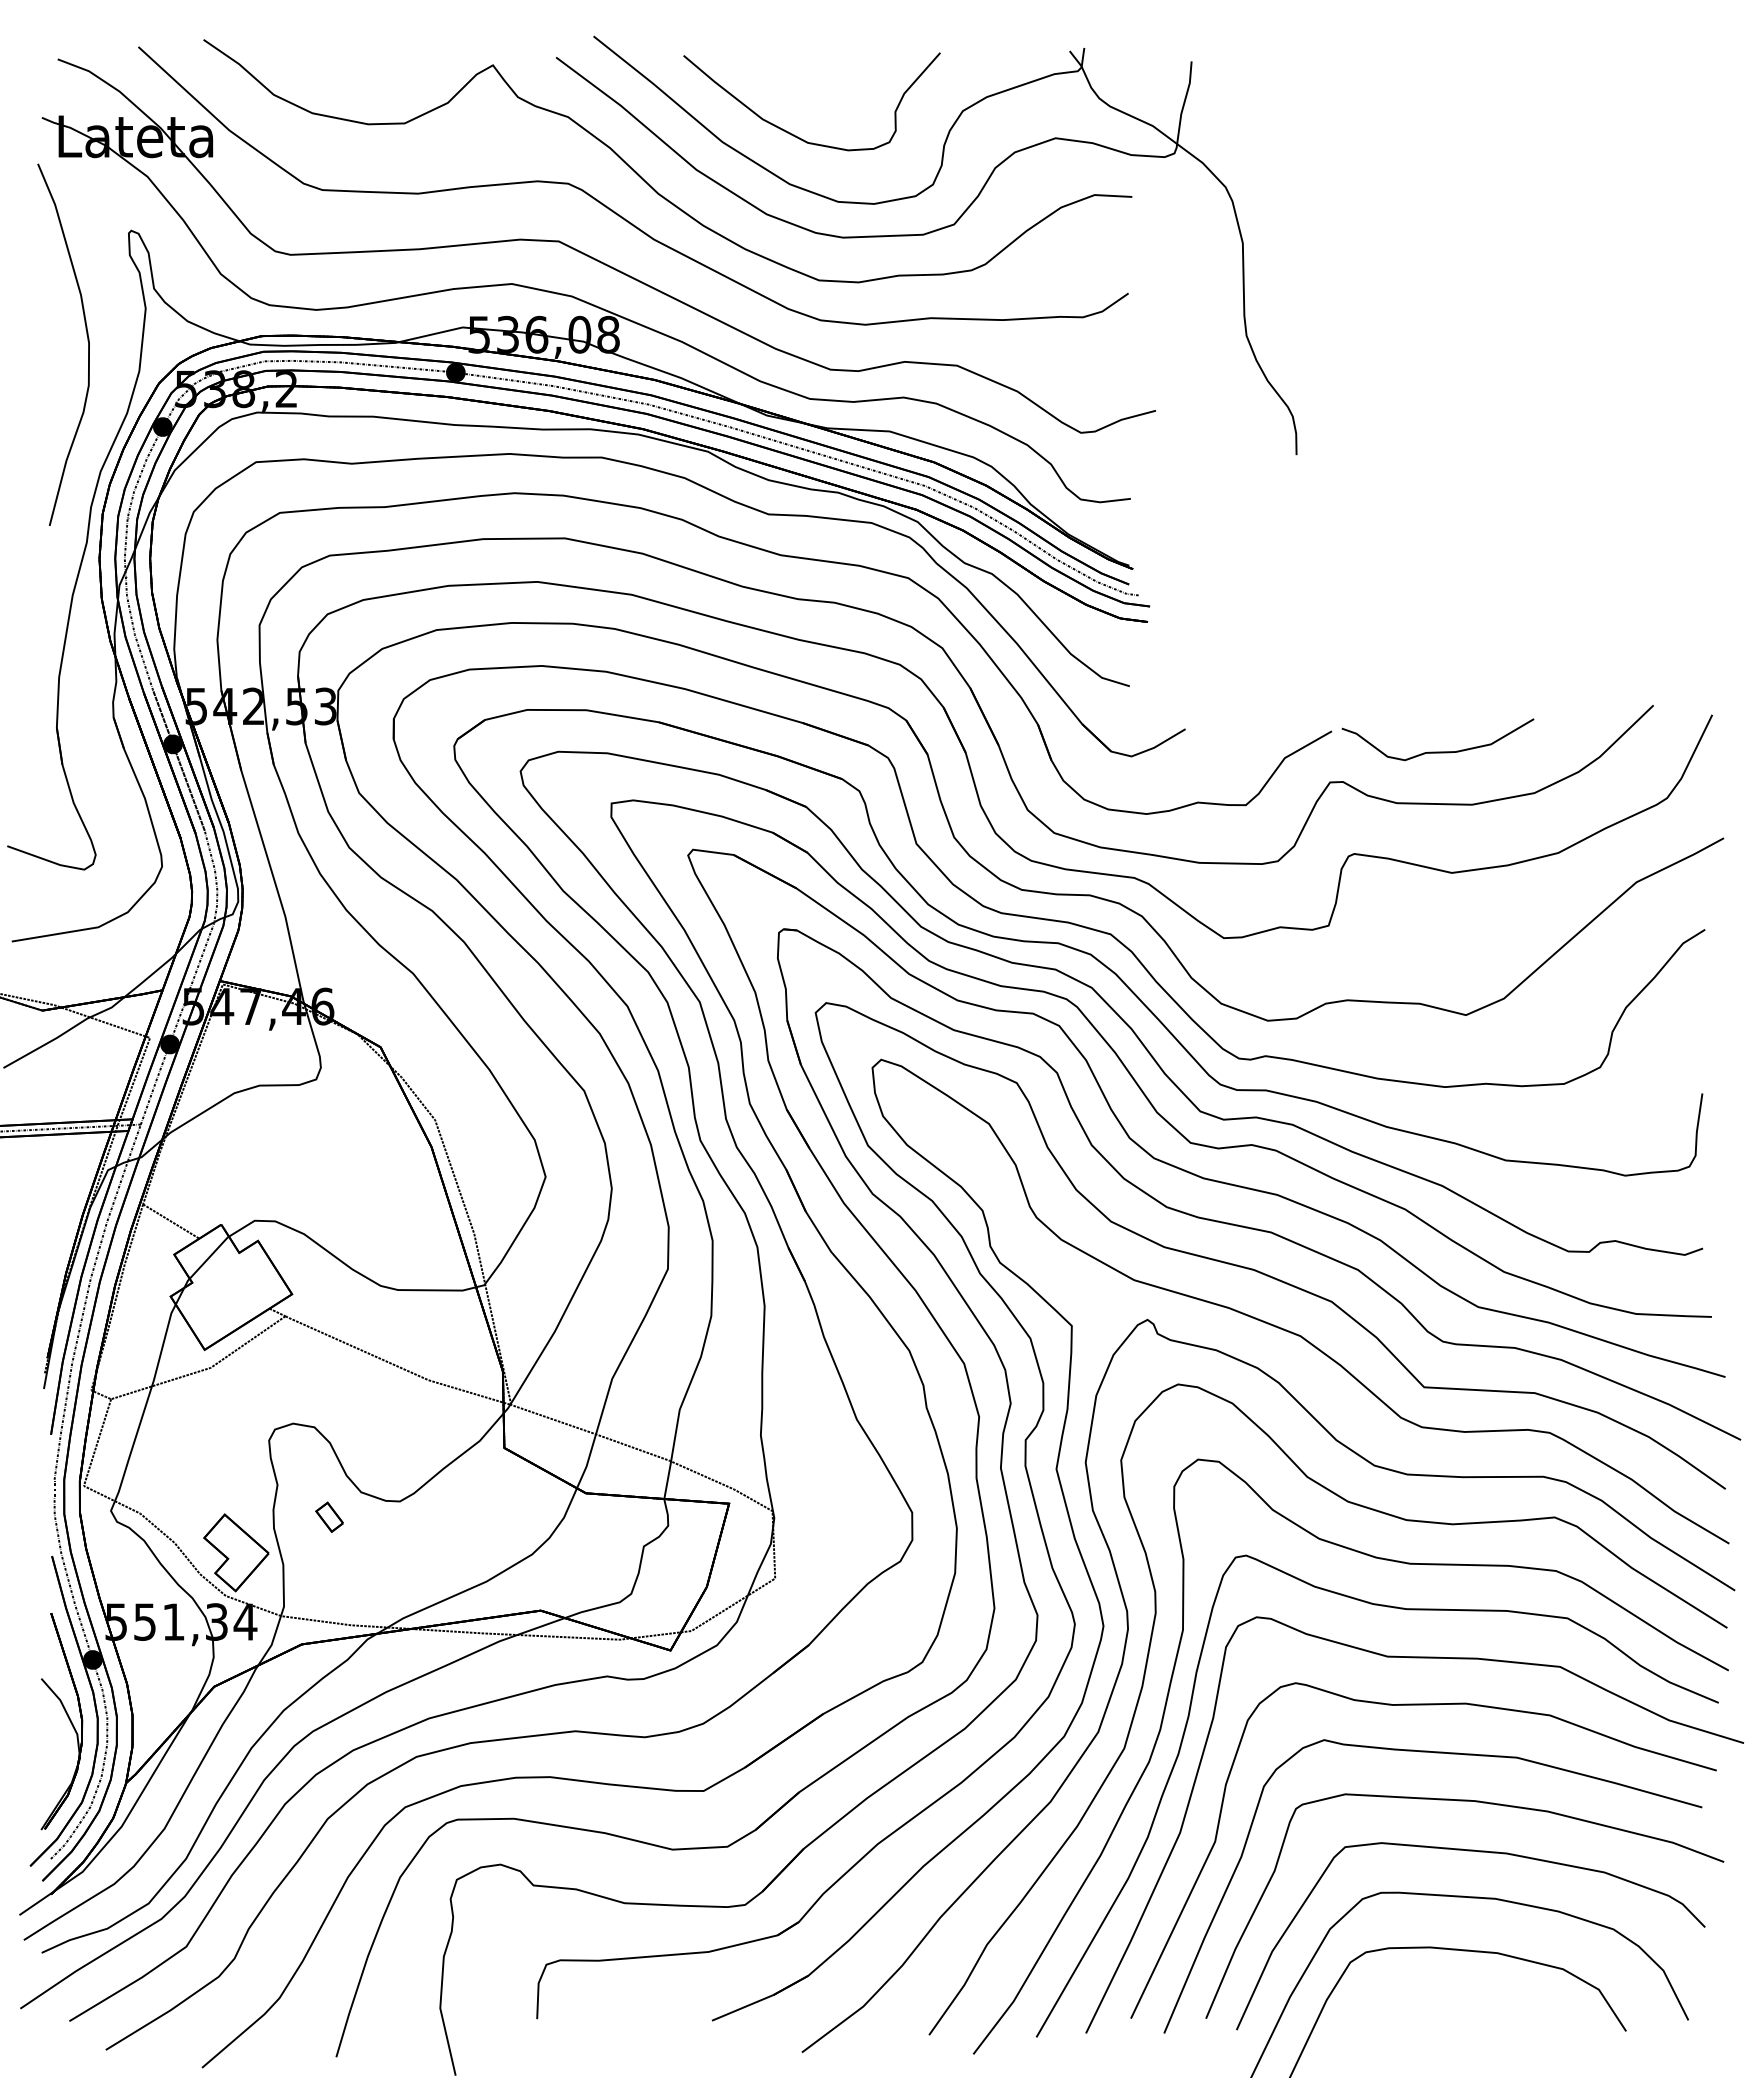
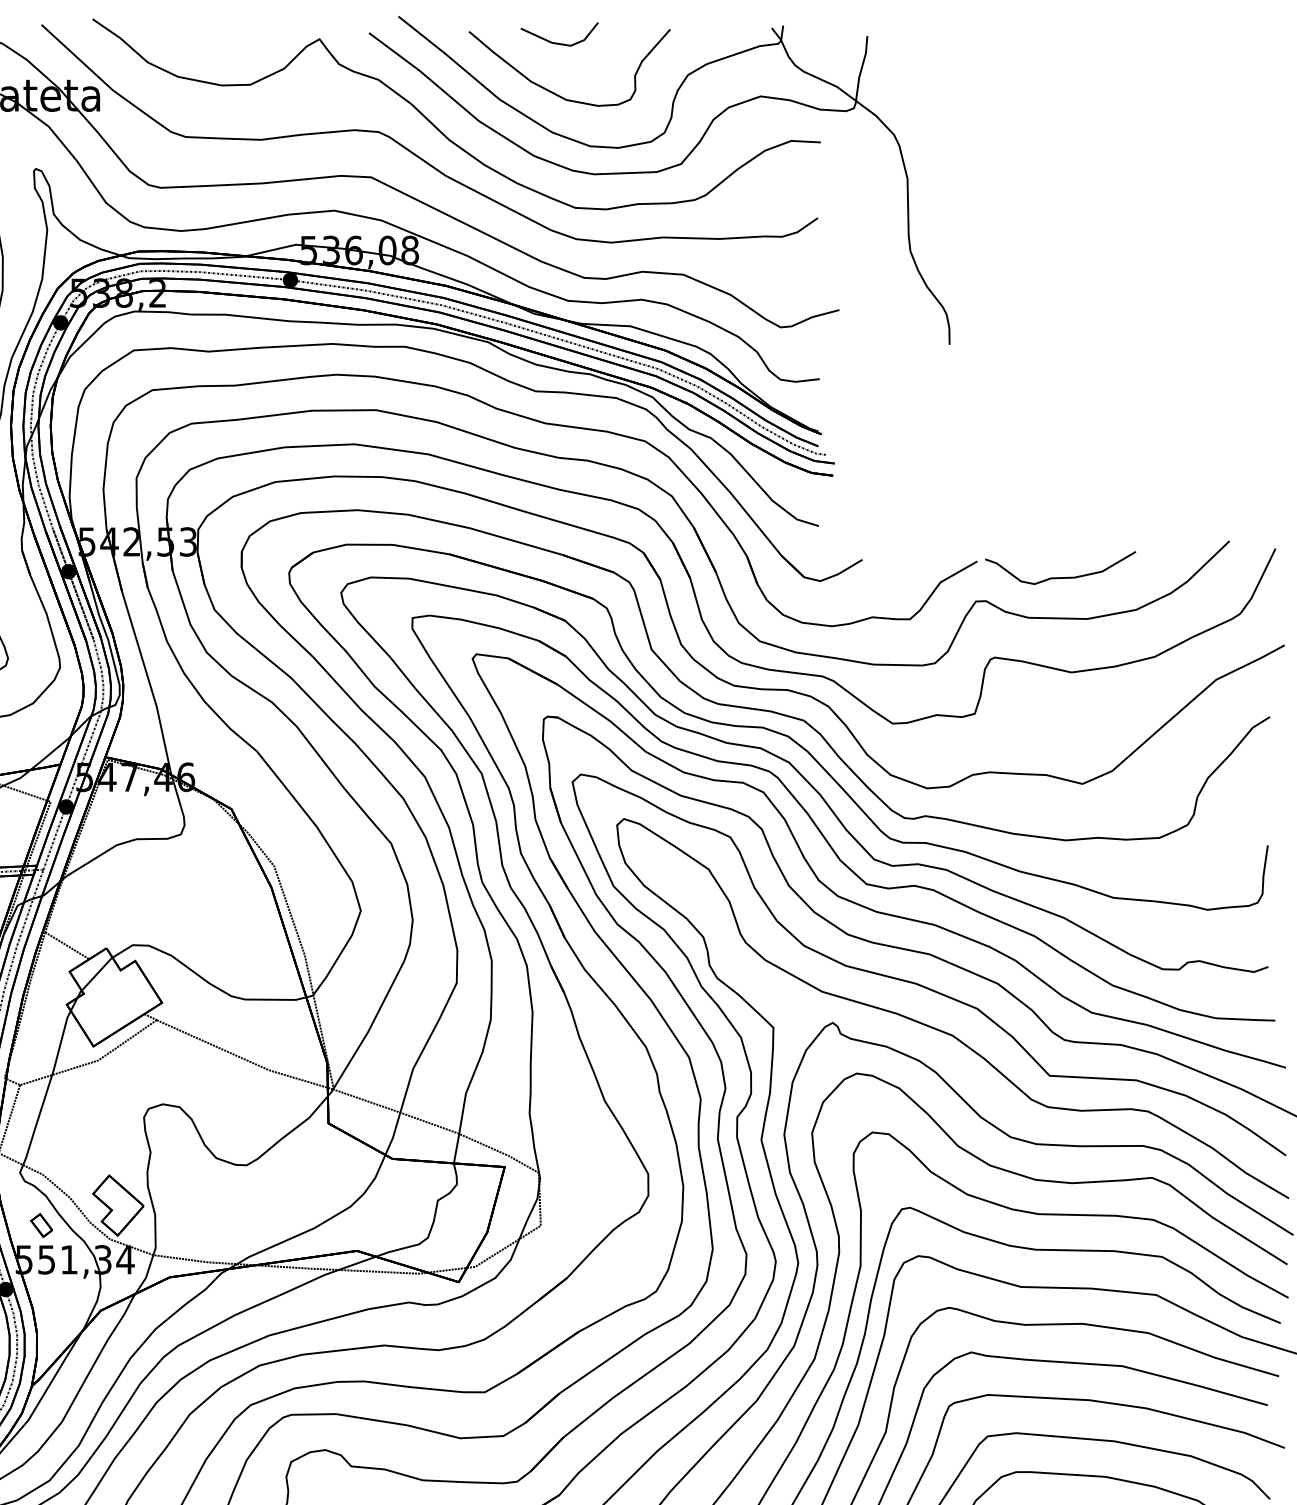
part: (794, 69) -> (555, 42), added
part: (329, 1516) -> (41, 1224), moved

